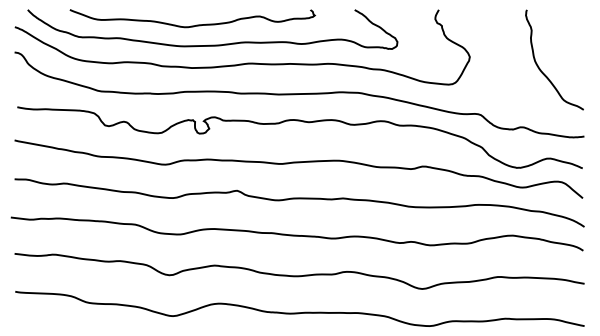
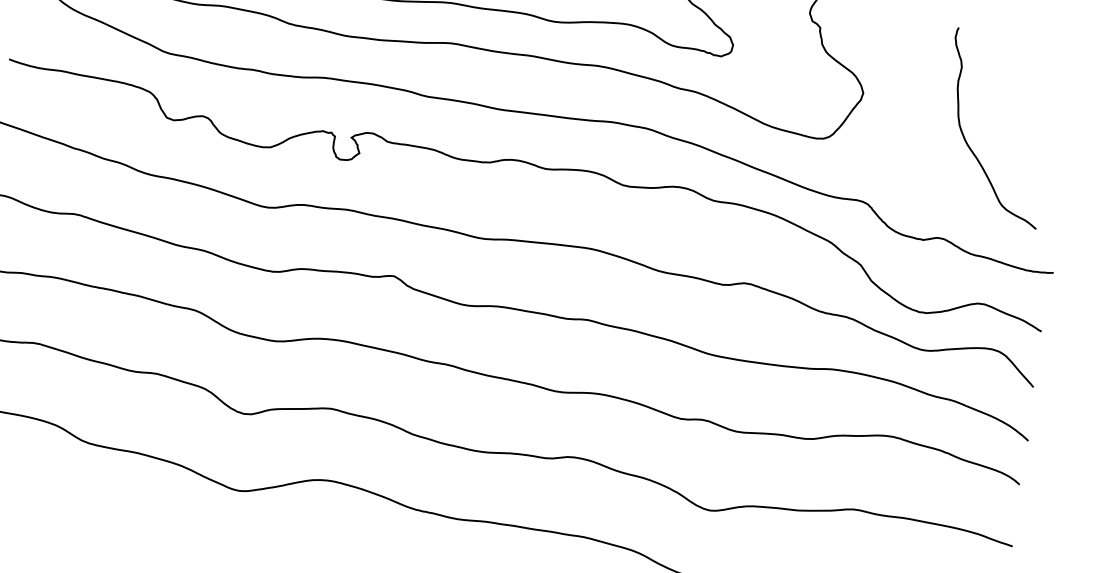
curve: (540, 68) -> (967, 140), moved

